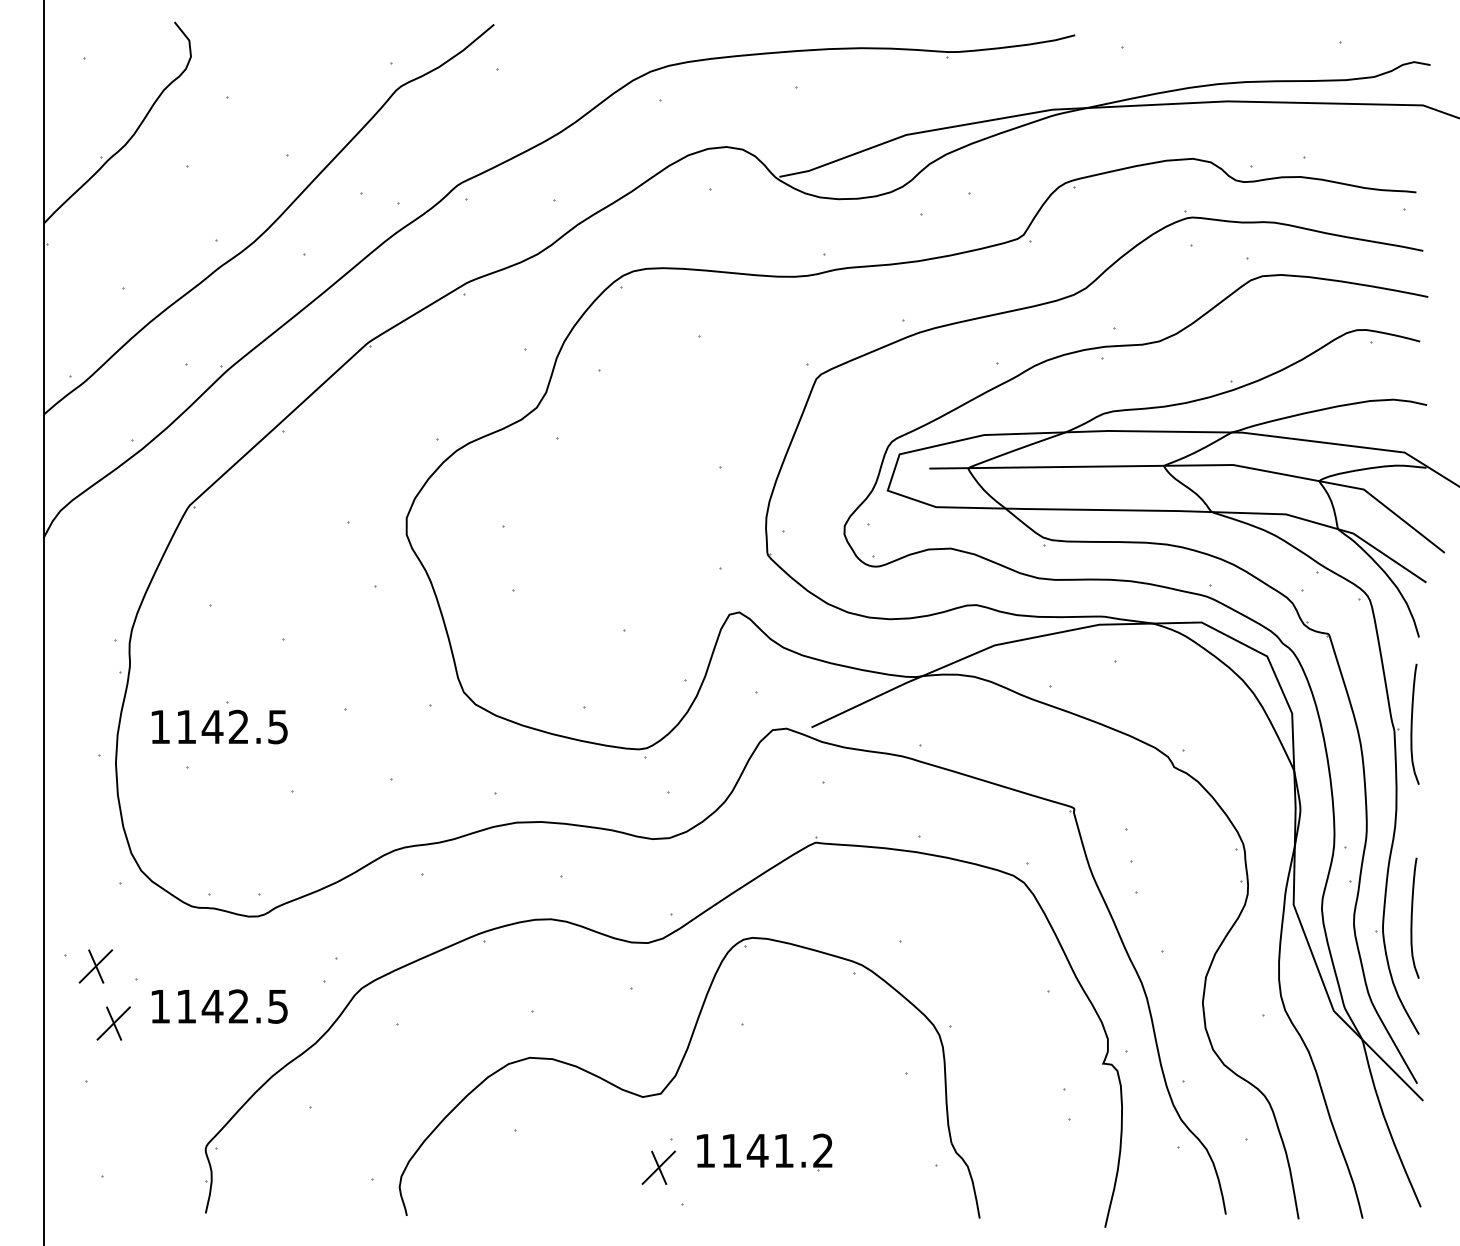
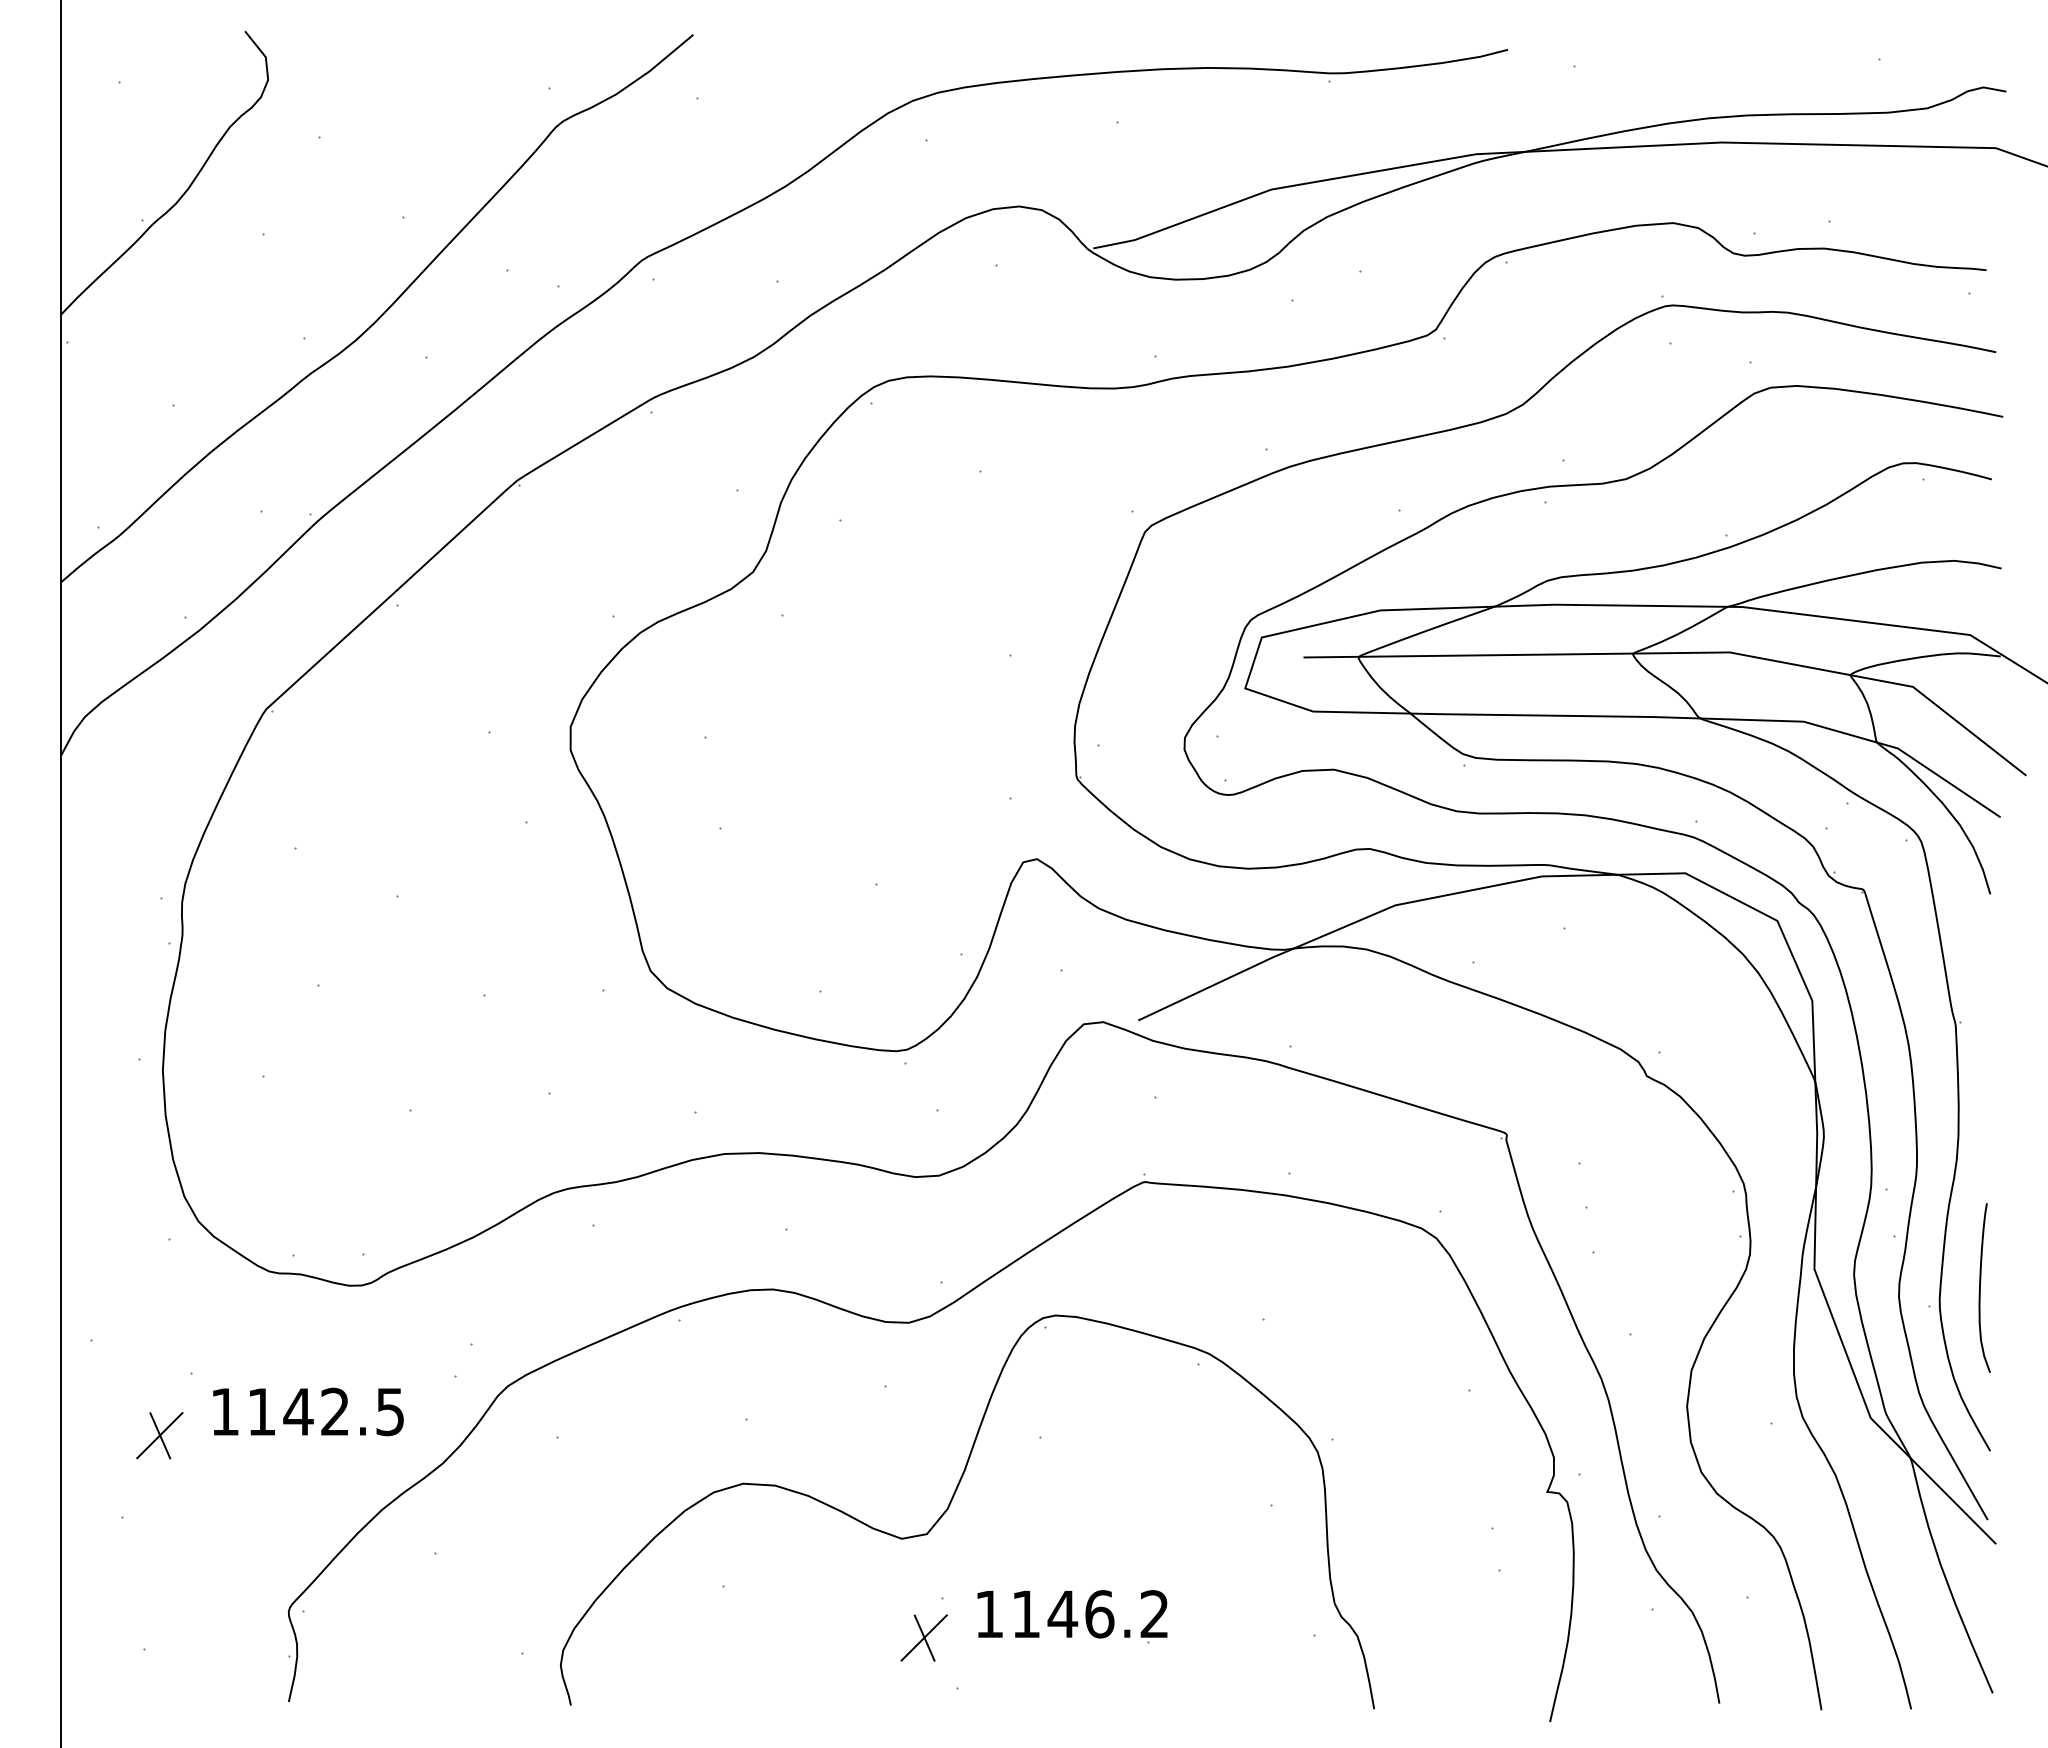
curve: (1412, 723) -> (1980, 1015), removed
part: (219, 726) -> (308, 1019), removed
part: (95, 966) -> (134, 1355), removed
text: (783, 1151) -> (1099, 1614), 1141.2 -> 1146.2

